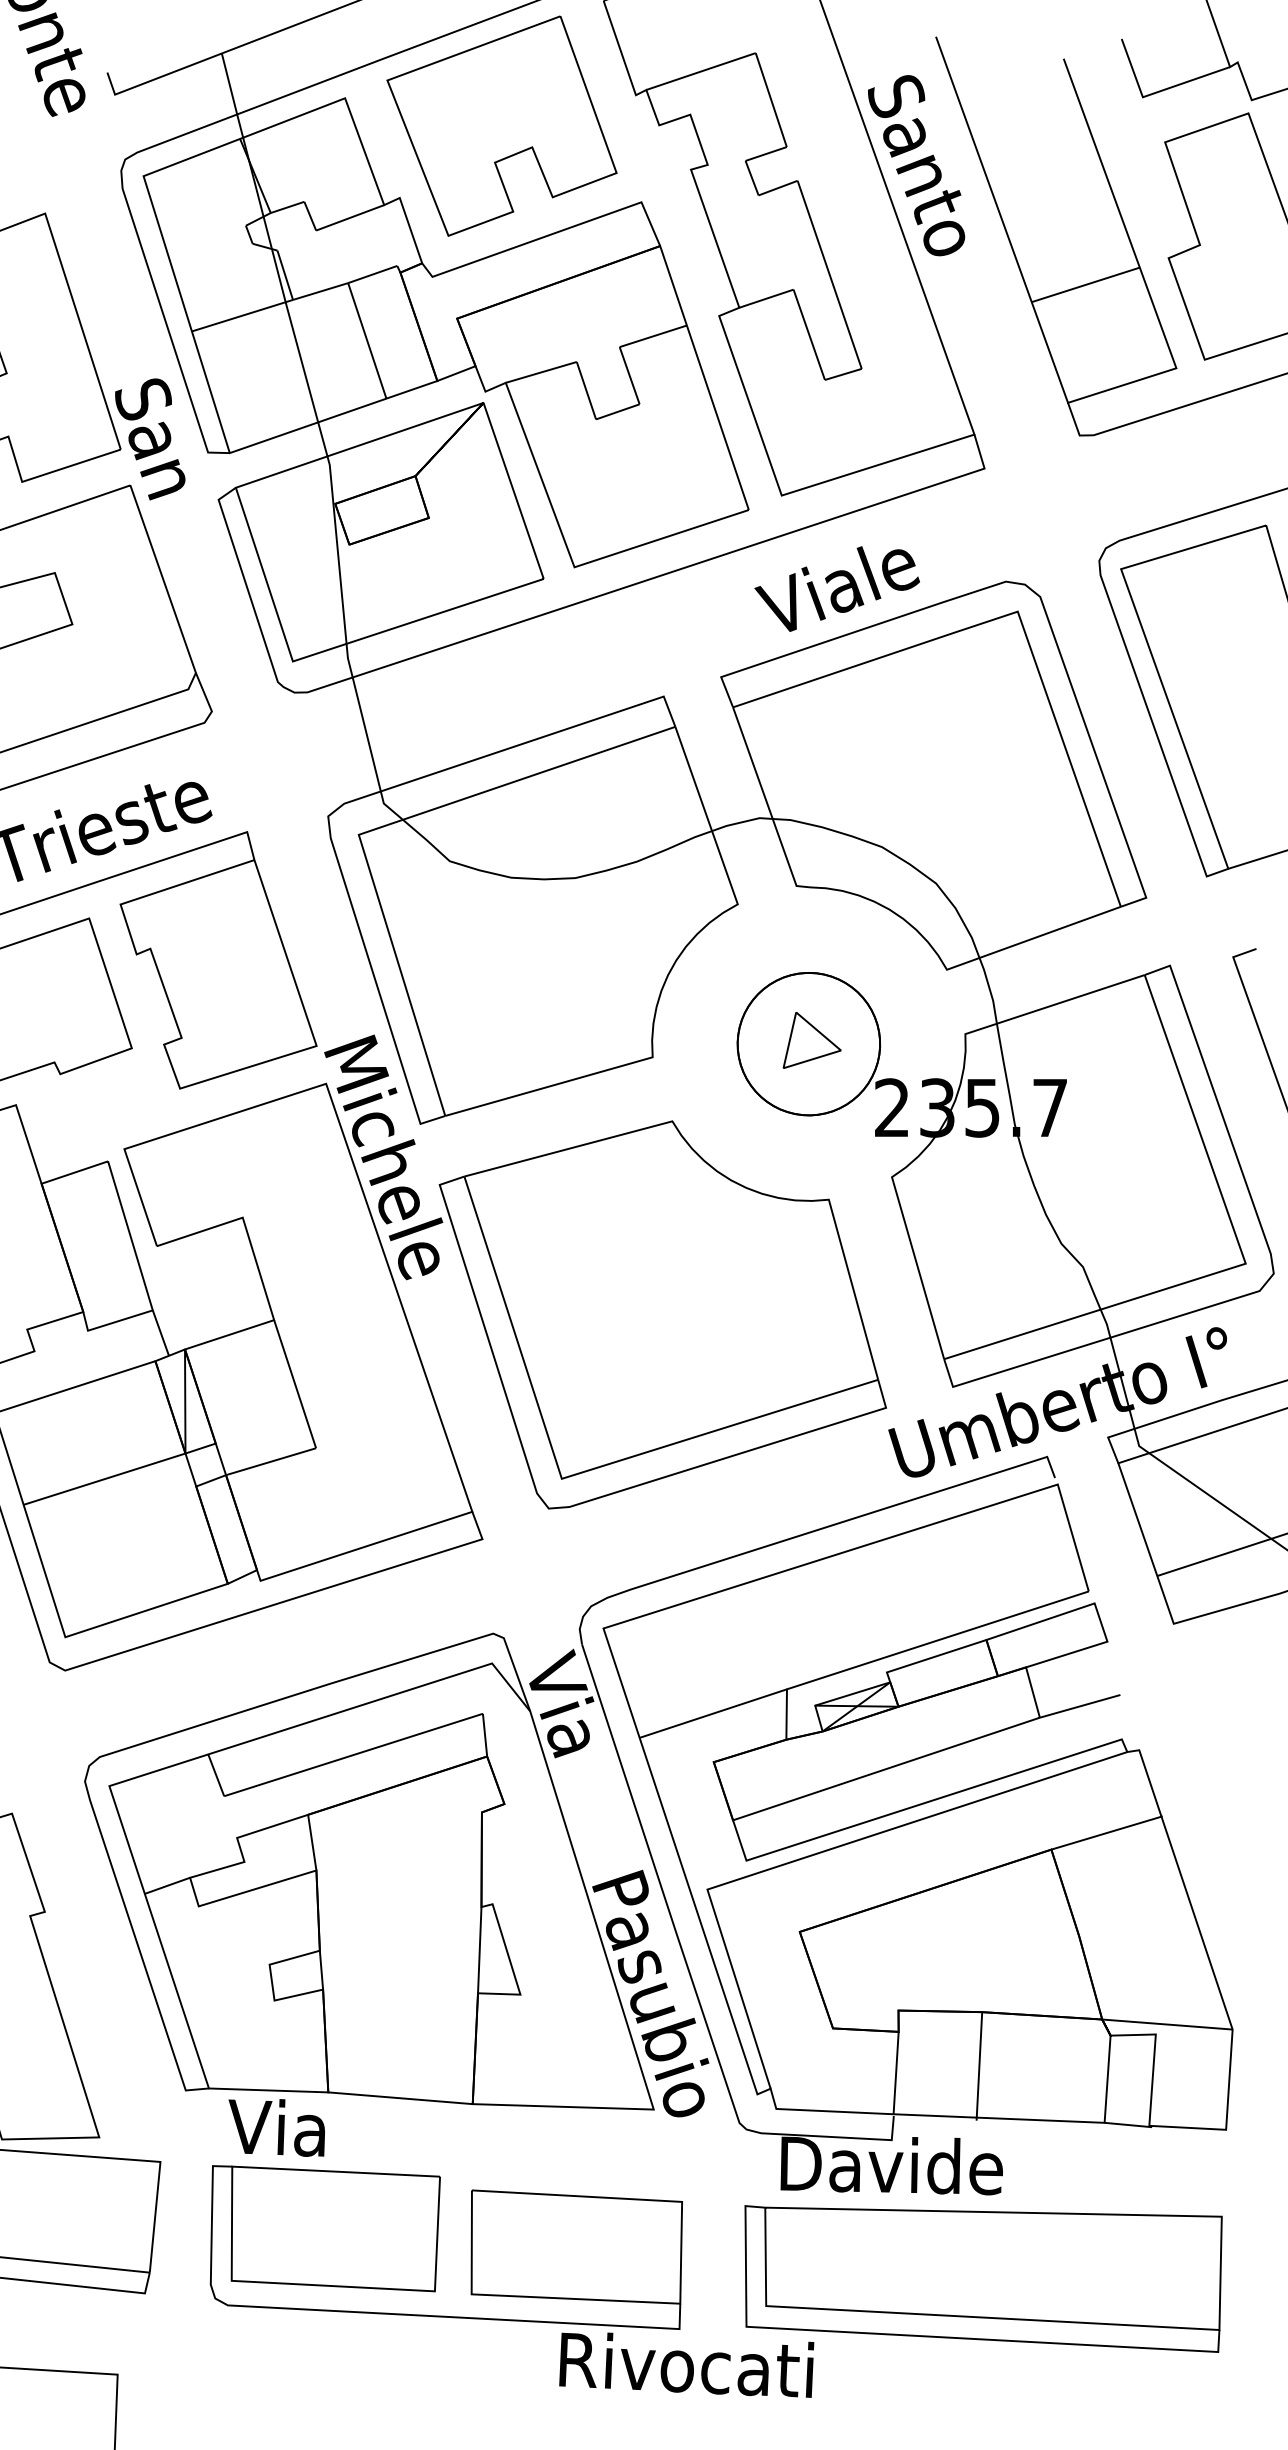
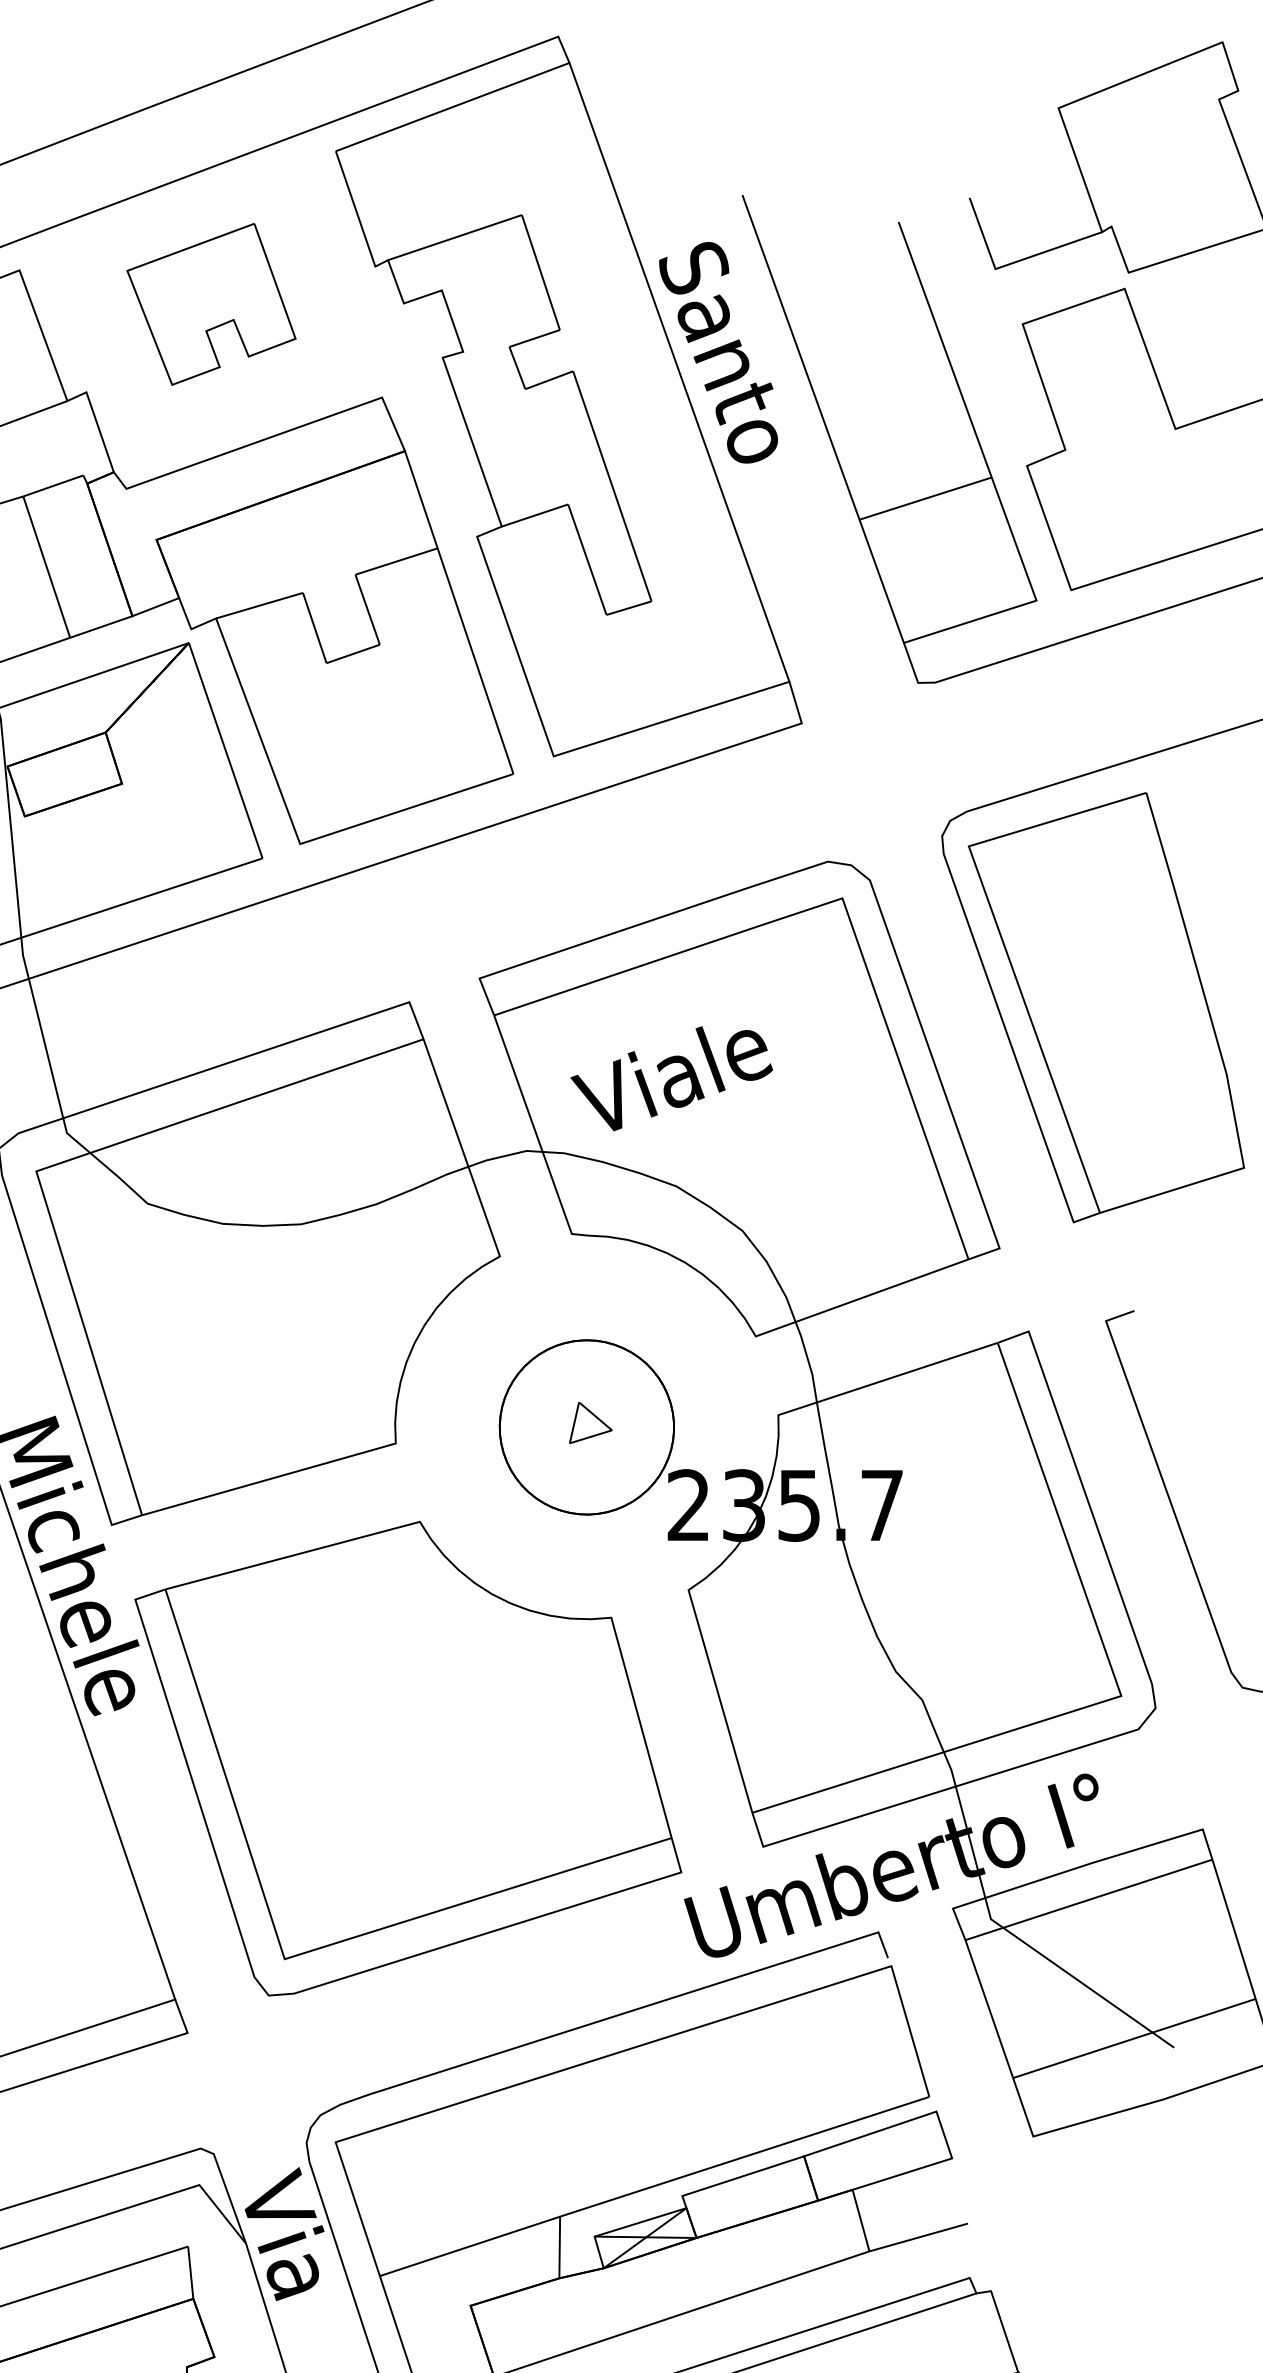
part: (501, 125) -> (210, 303), size x0.6
text: (836, 588) -> (670, 1077), moved
part: (811, 1040) -> (590, 1422), size x0.6

